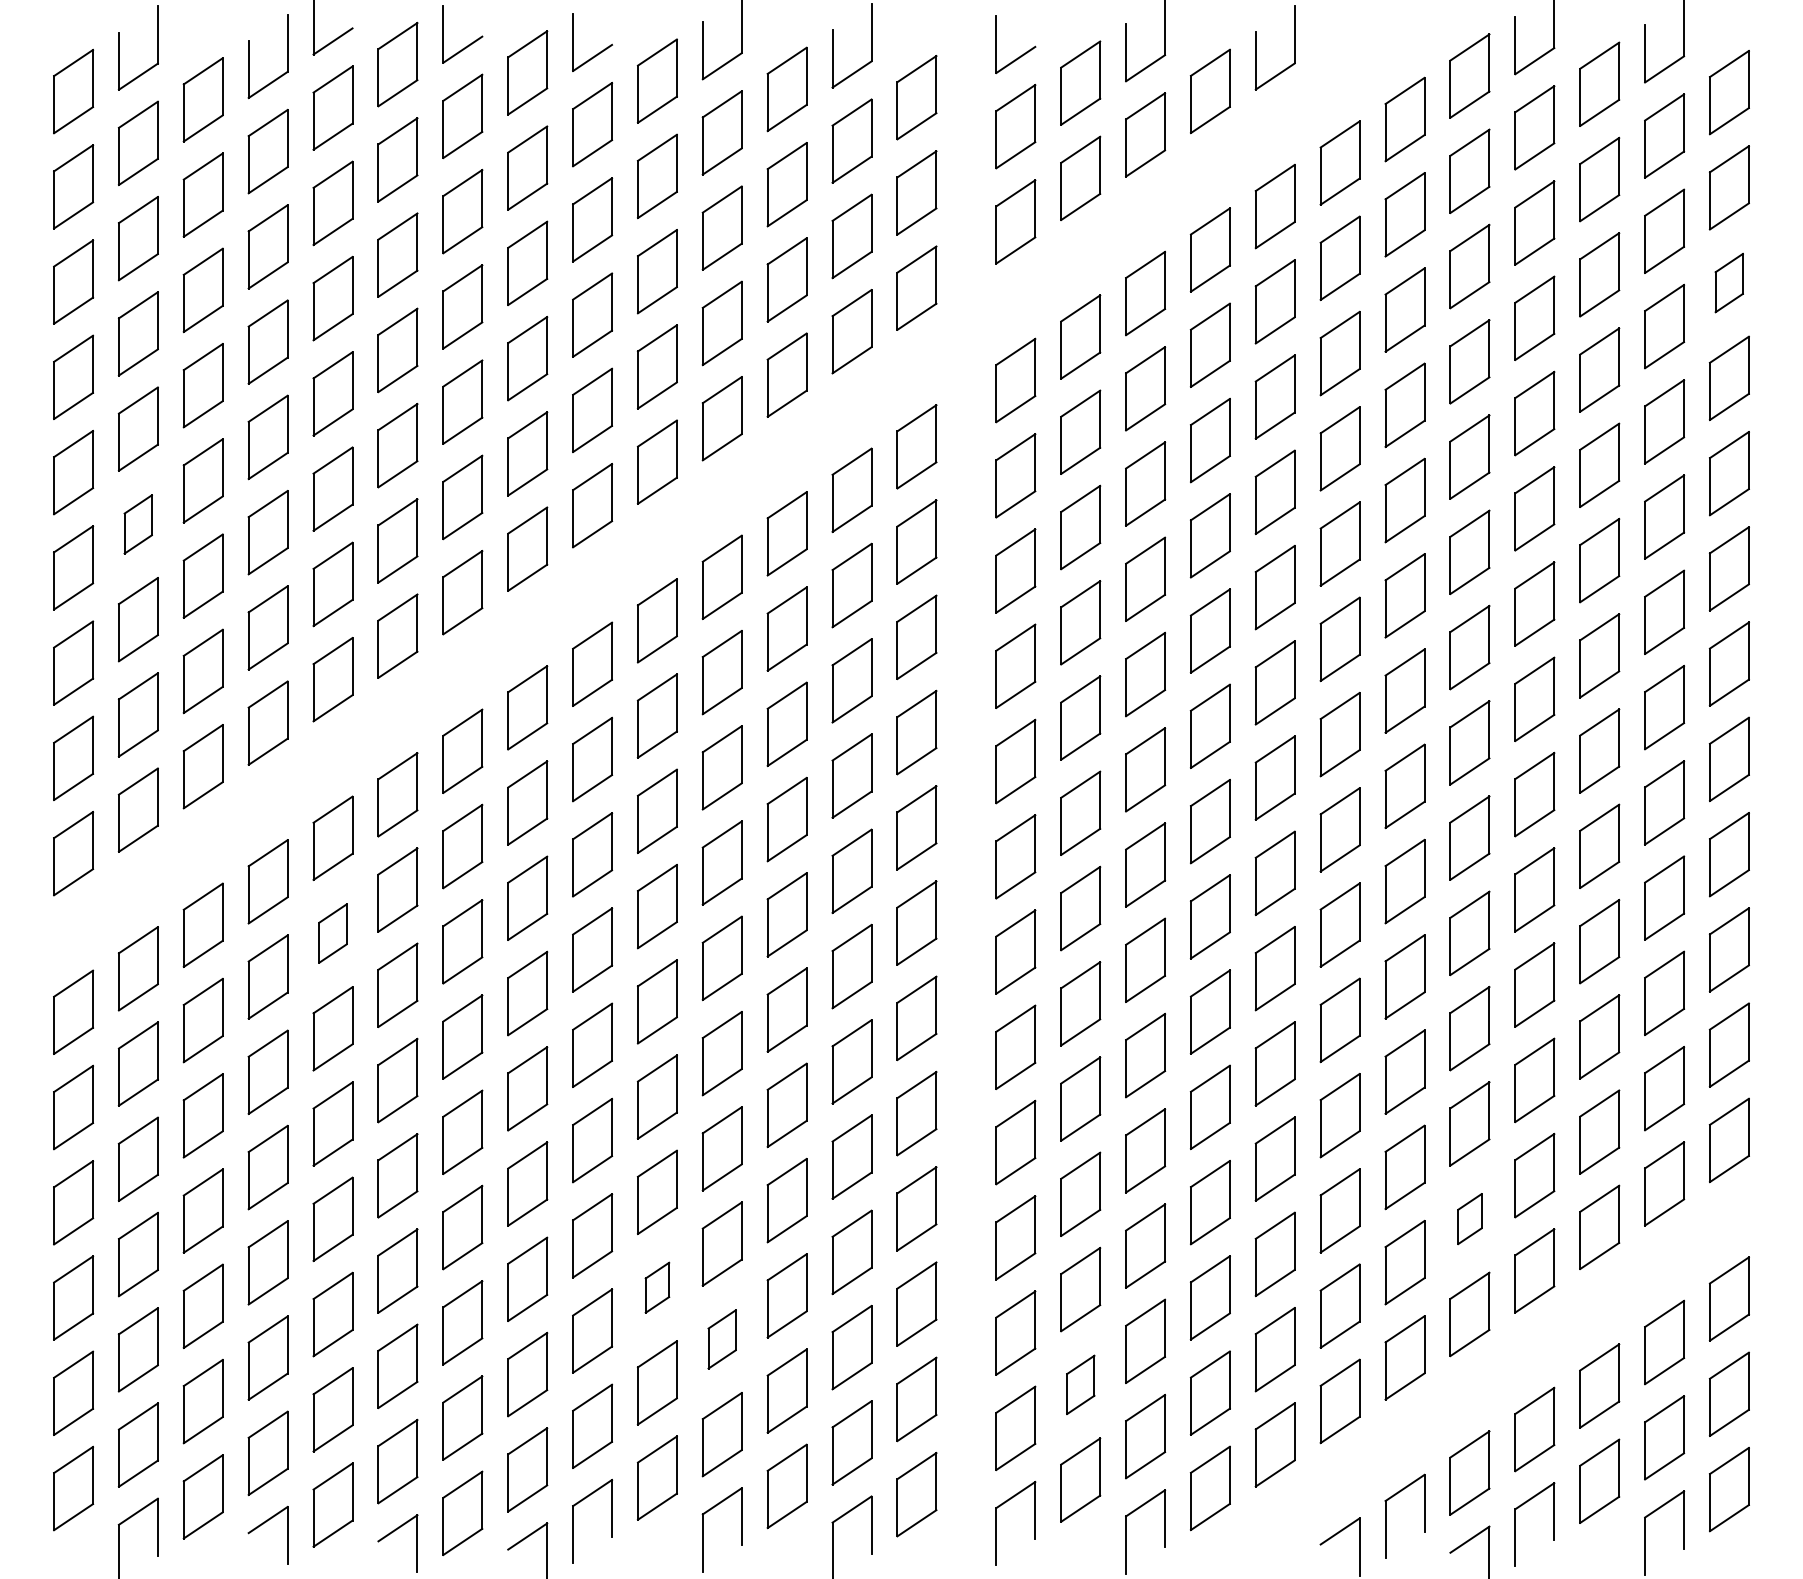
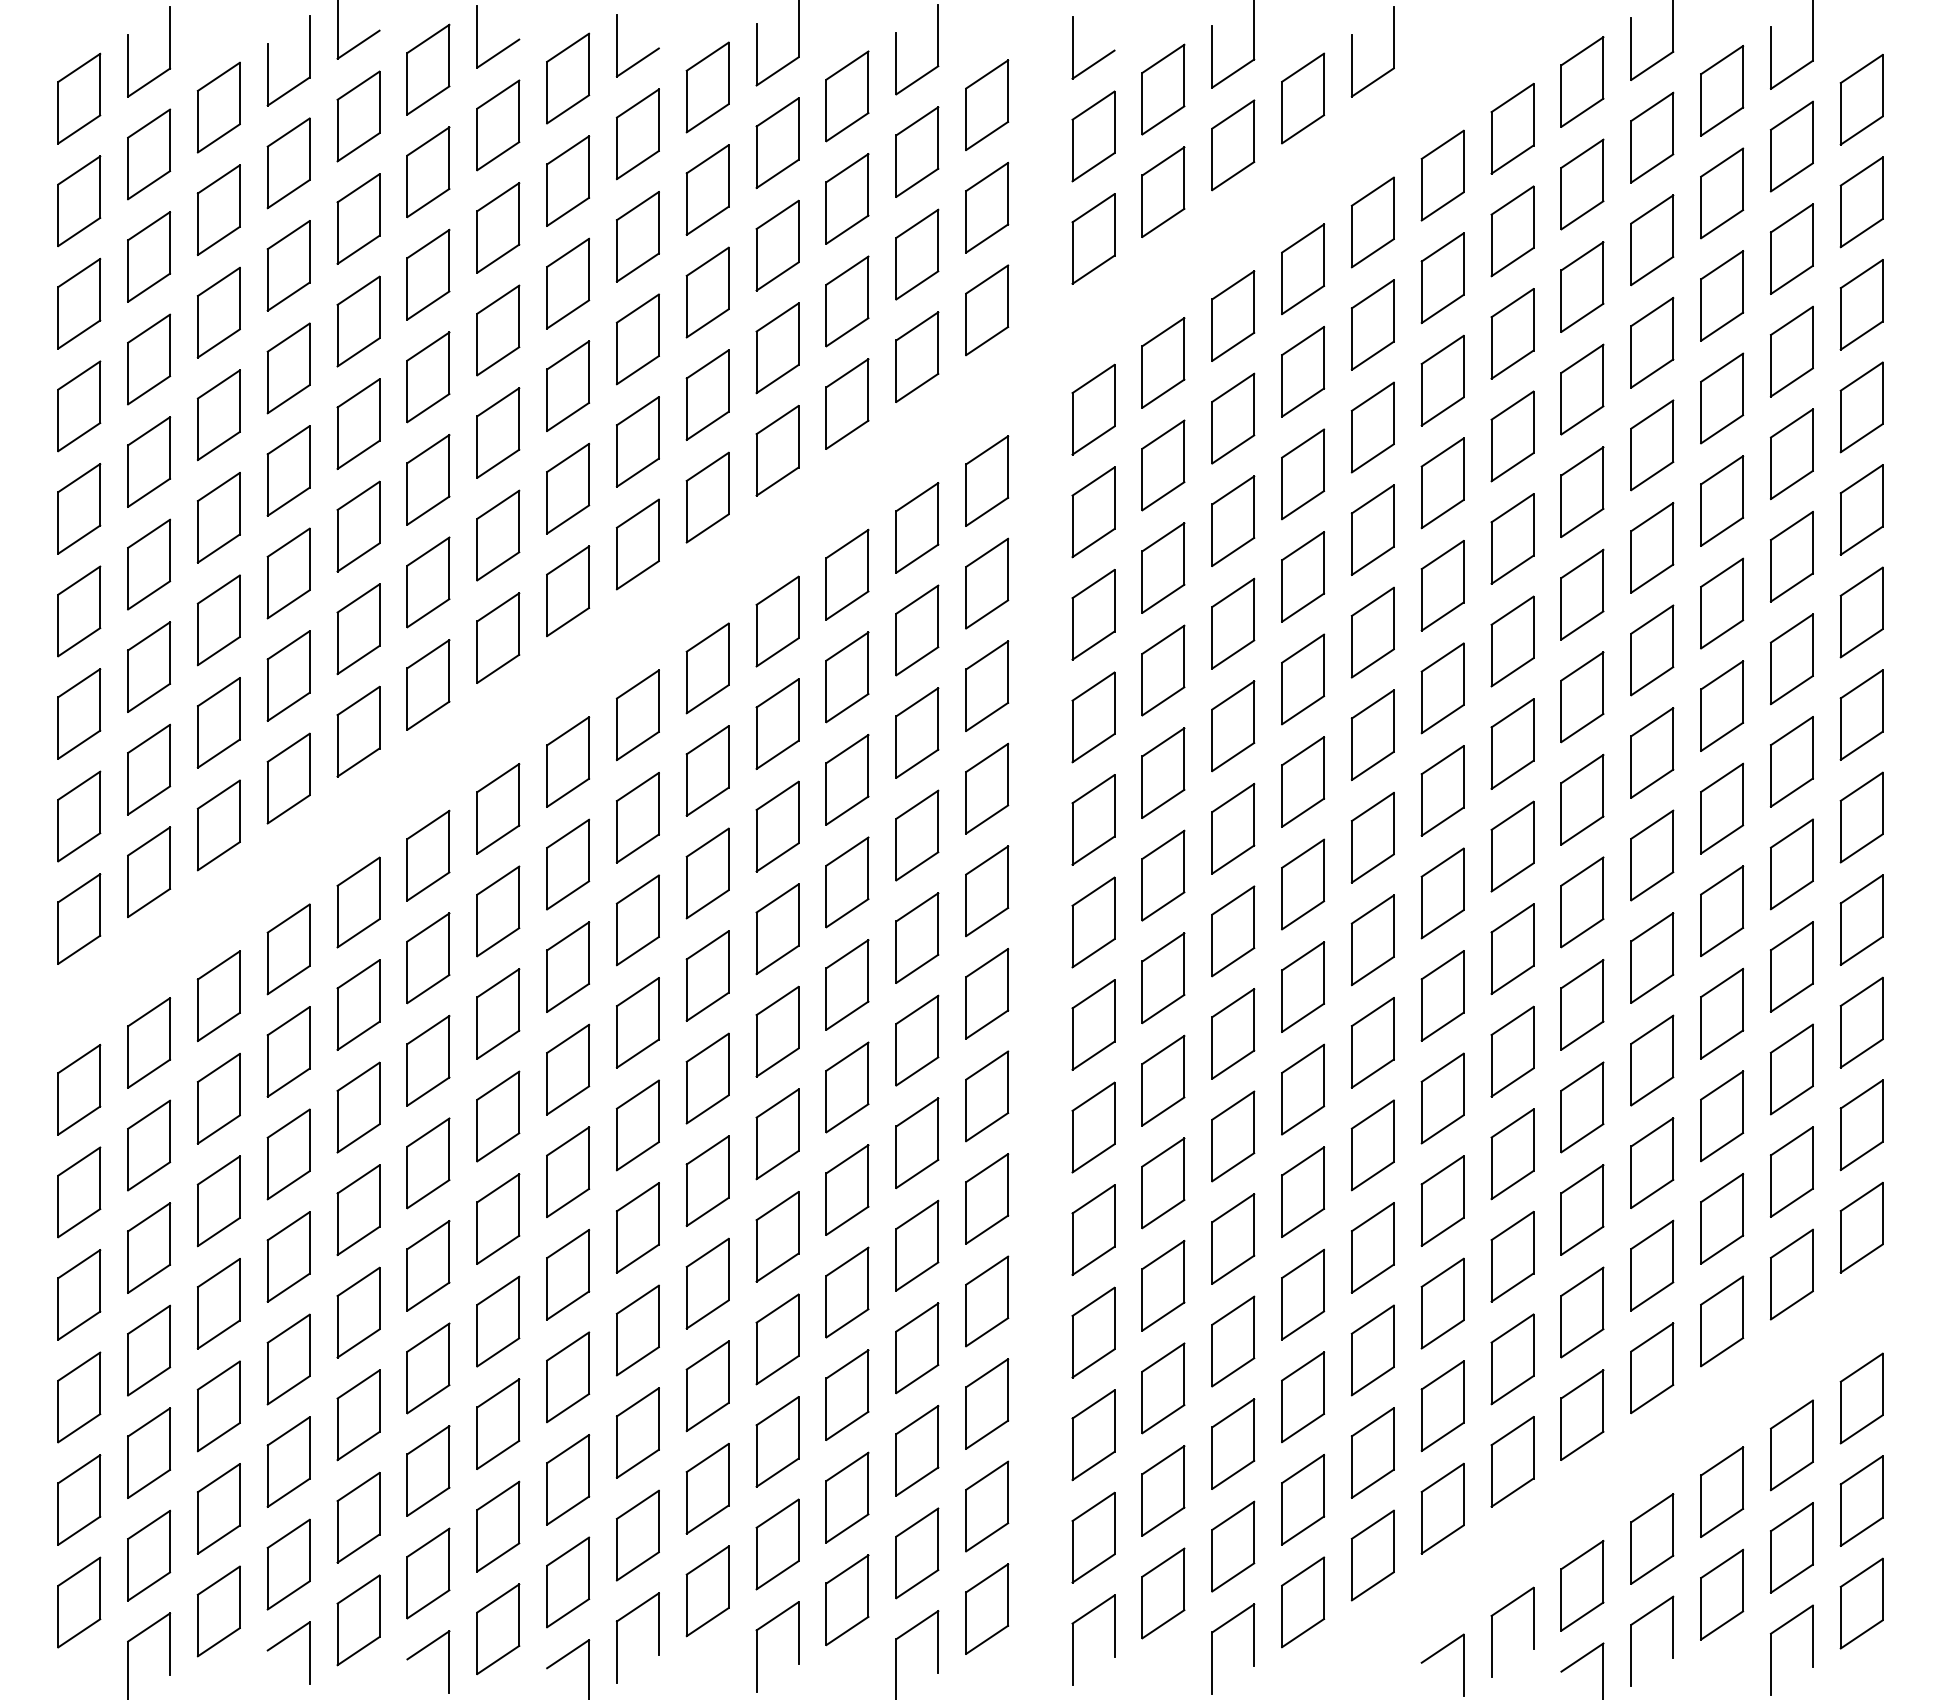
part: (1728, 282) -> (1860, 304), size x1.43
part: (137, 524) -> (148, 564), size x1.43
part: (332, 933) -> (357, 1005), size x1.43
part: (1469, 1218) -> (1581, 1311), size x1.67
part: (657, 1287) -> (707, 1386), size x1.67
part: (721, 1339) -> (776, 1442), size x1.43
part: (1080, 1384) -> (1163, 1490), size x1.43

